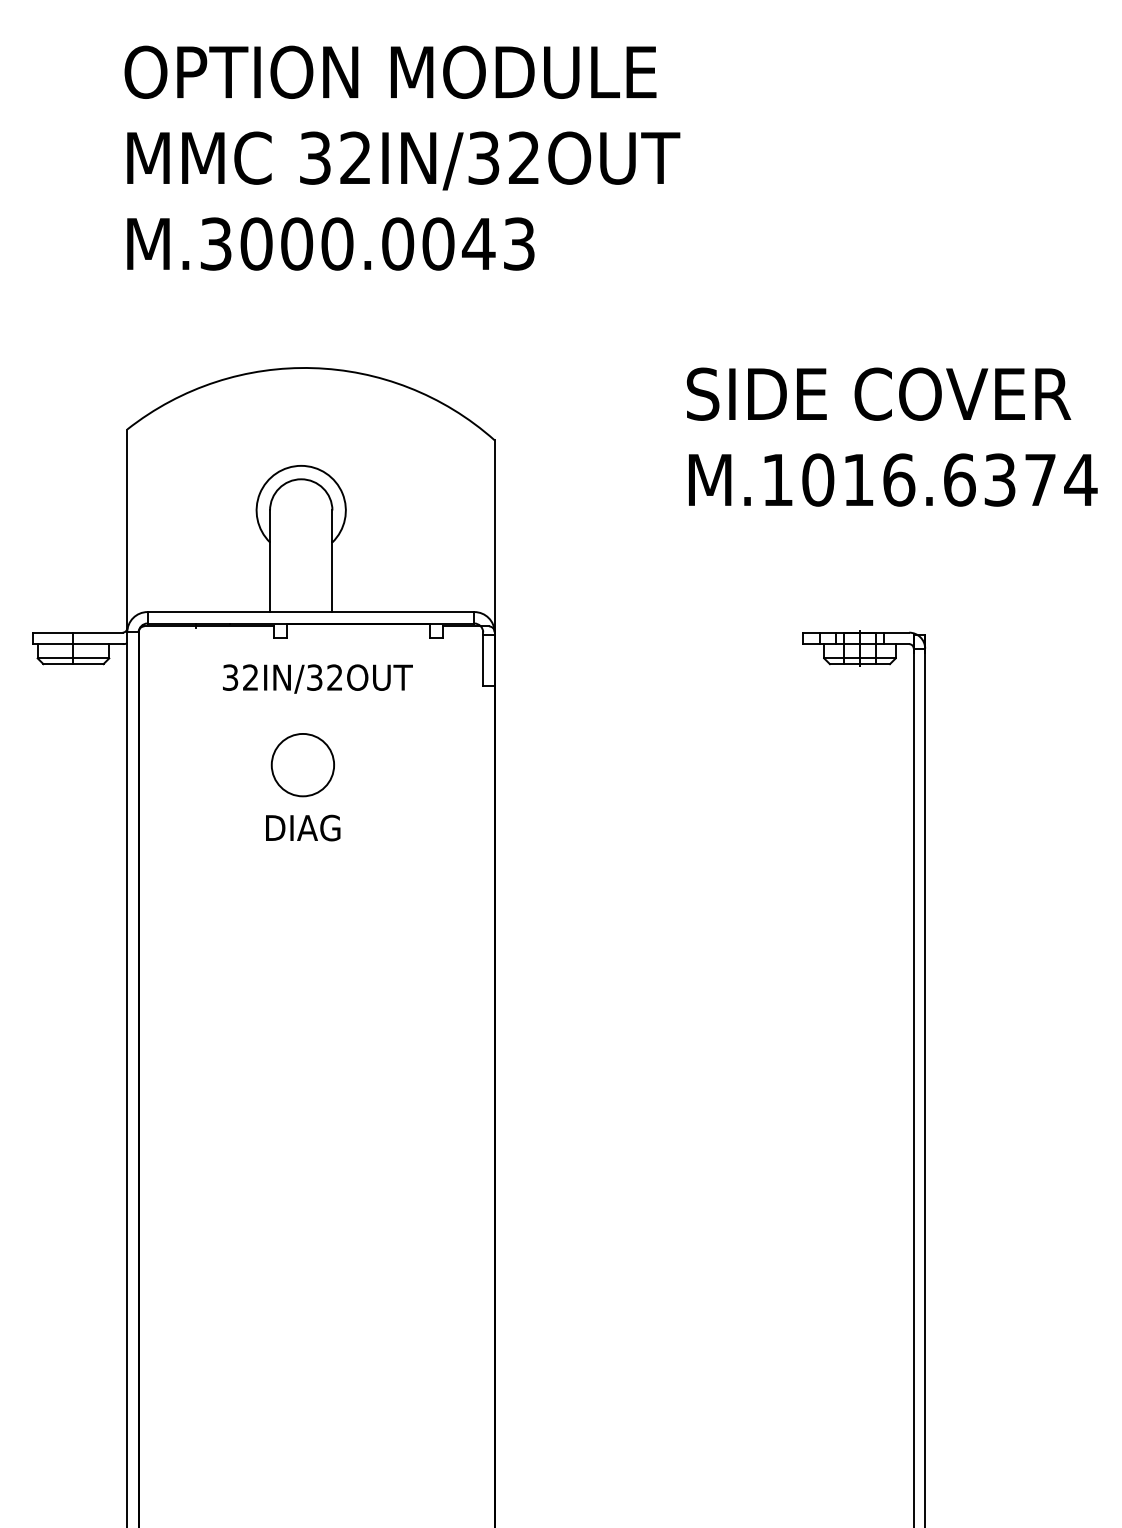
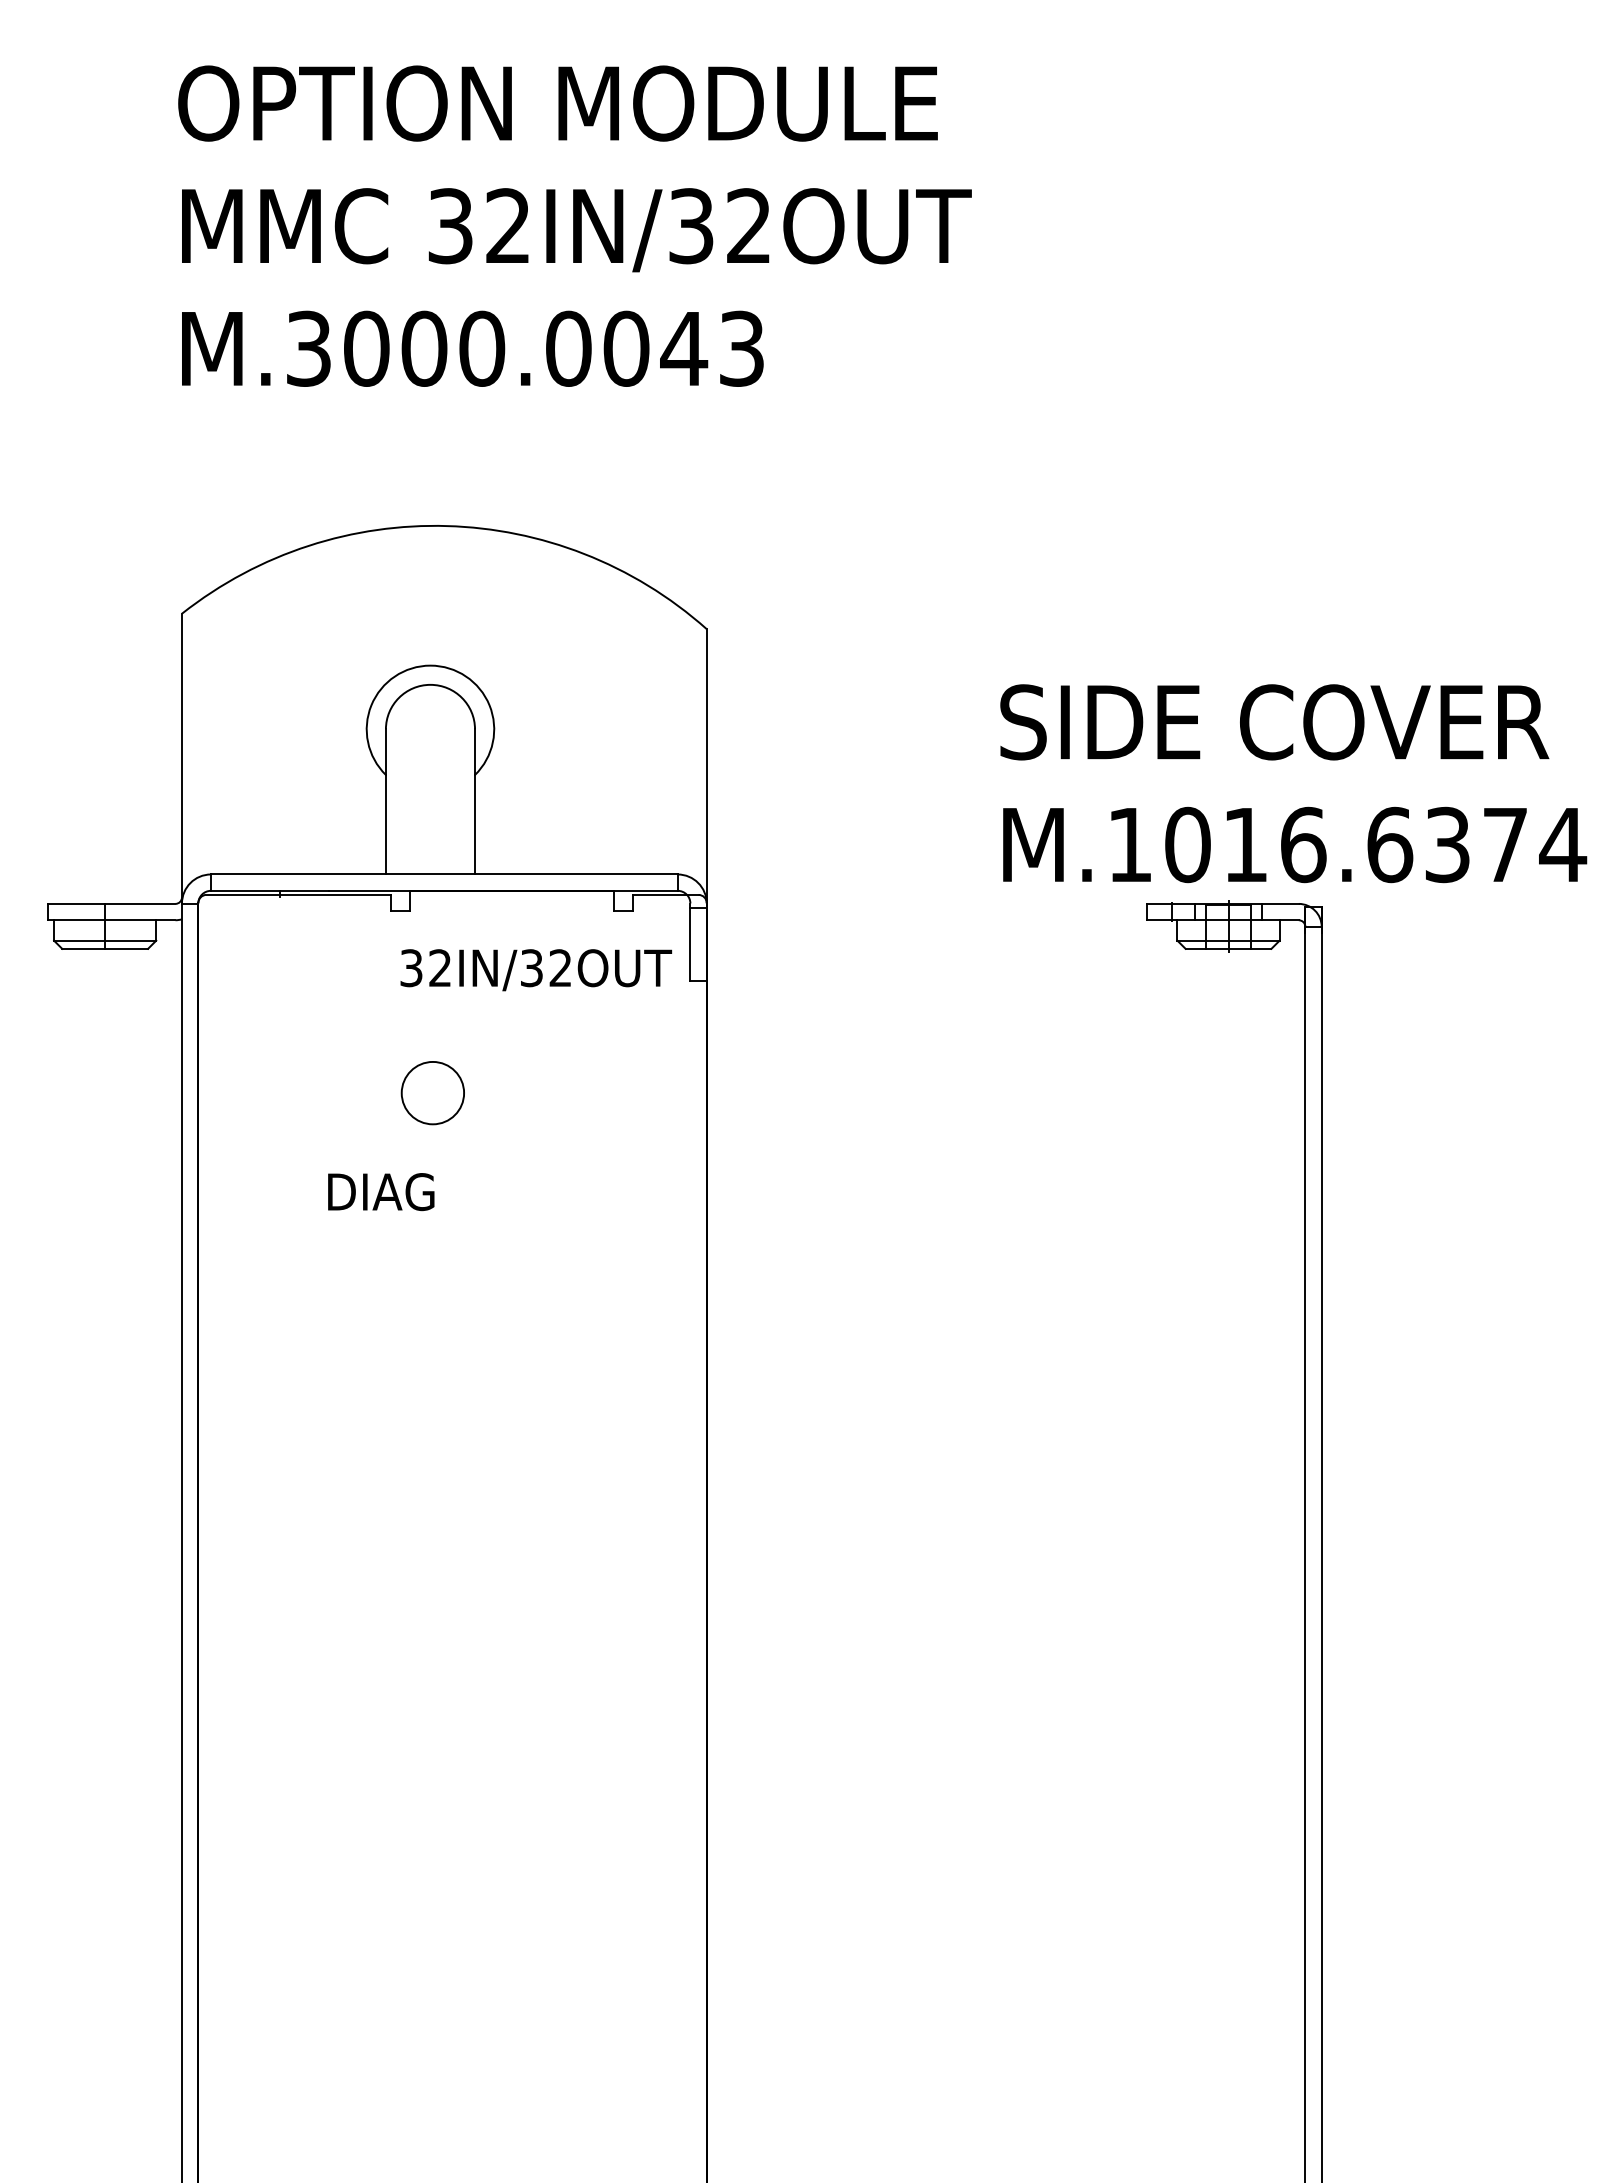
text: (892, 437) -> (1293, 783), moved
text: (318, 679) -> (536, 970), moved
circle: (302, 764) -> (432, 1092), size x0.7
text: (303, 828) -> (381, 1192), moved

